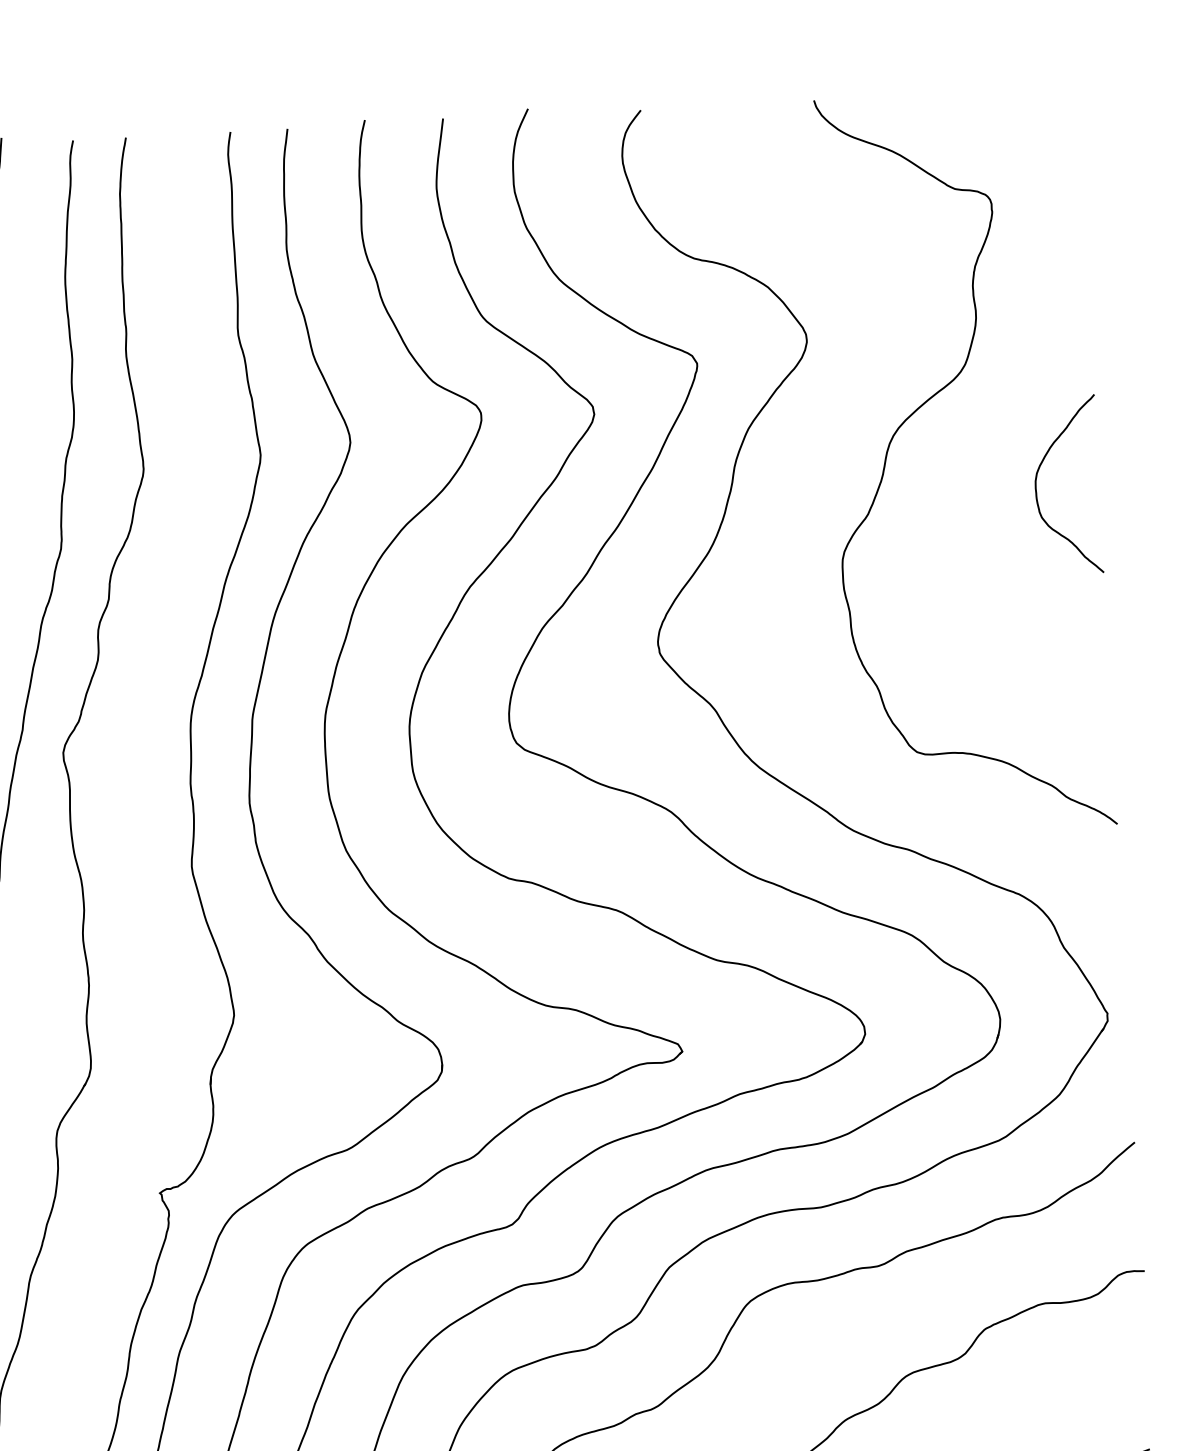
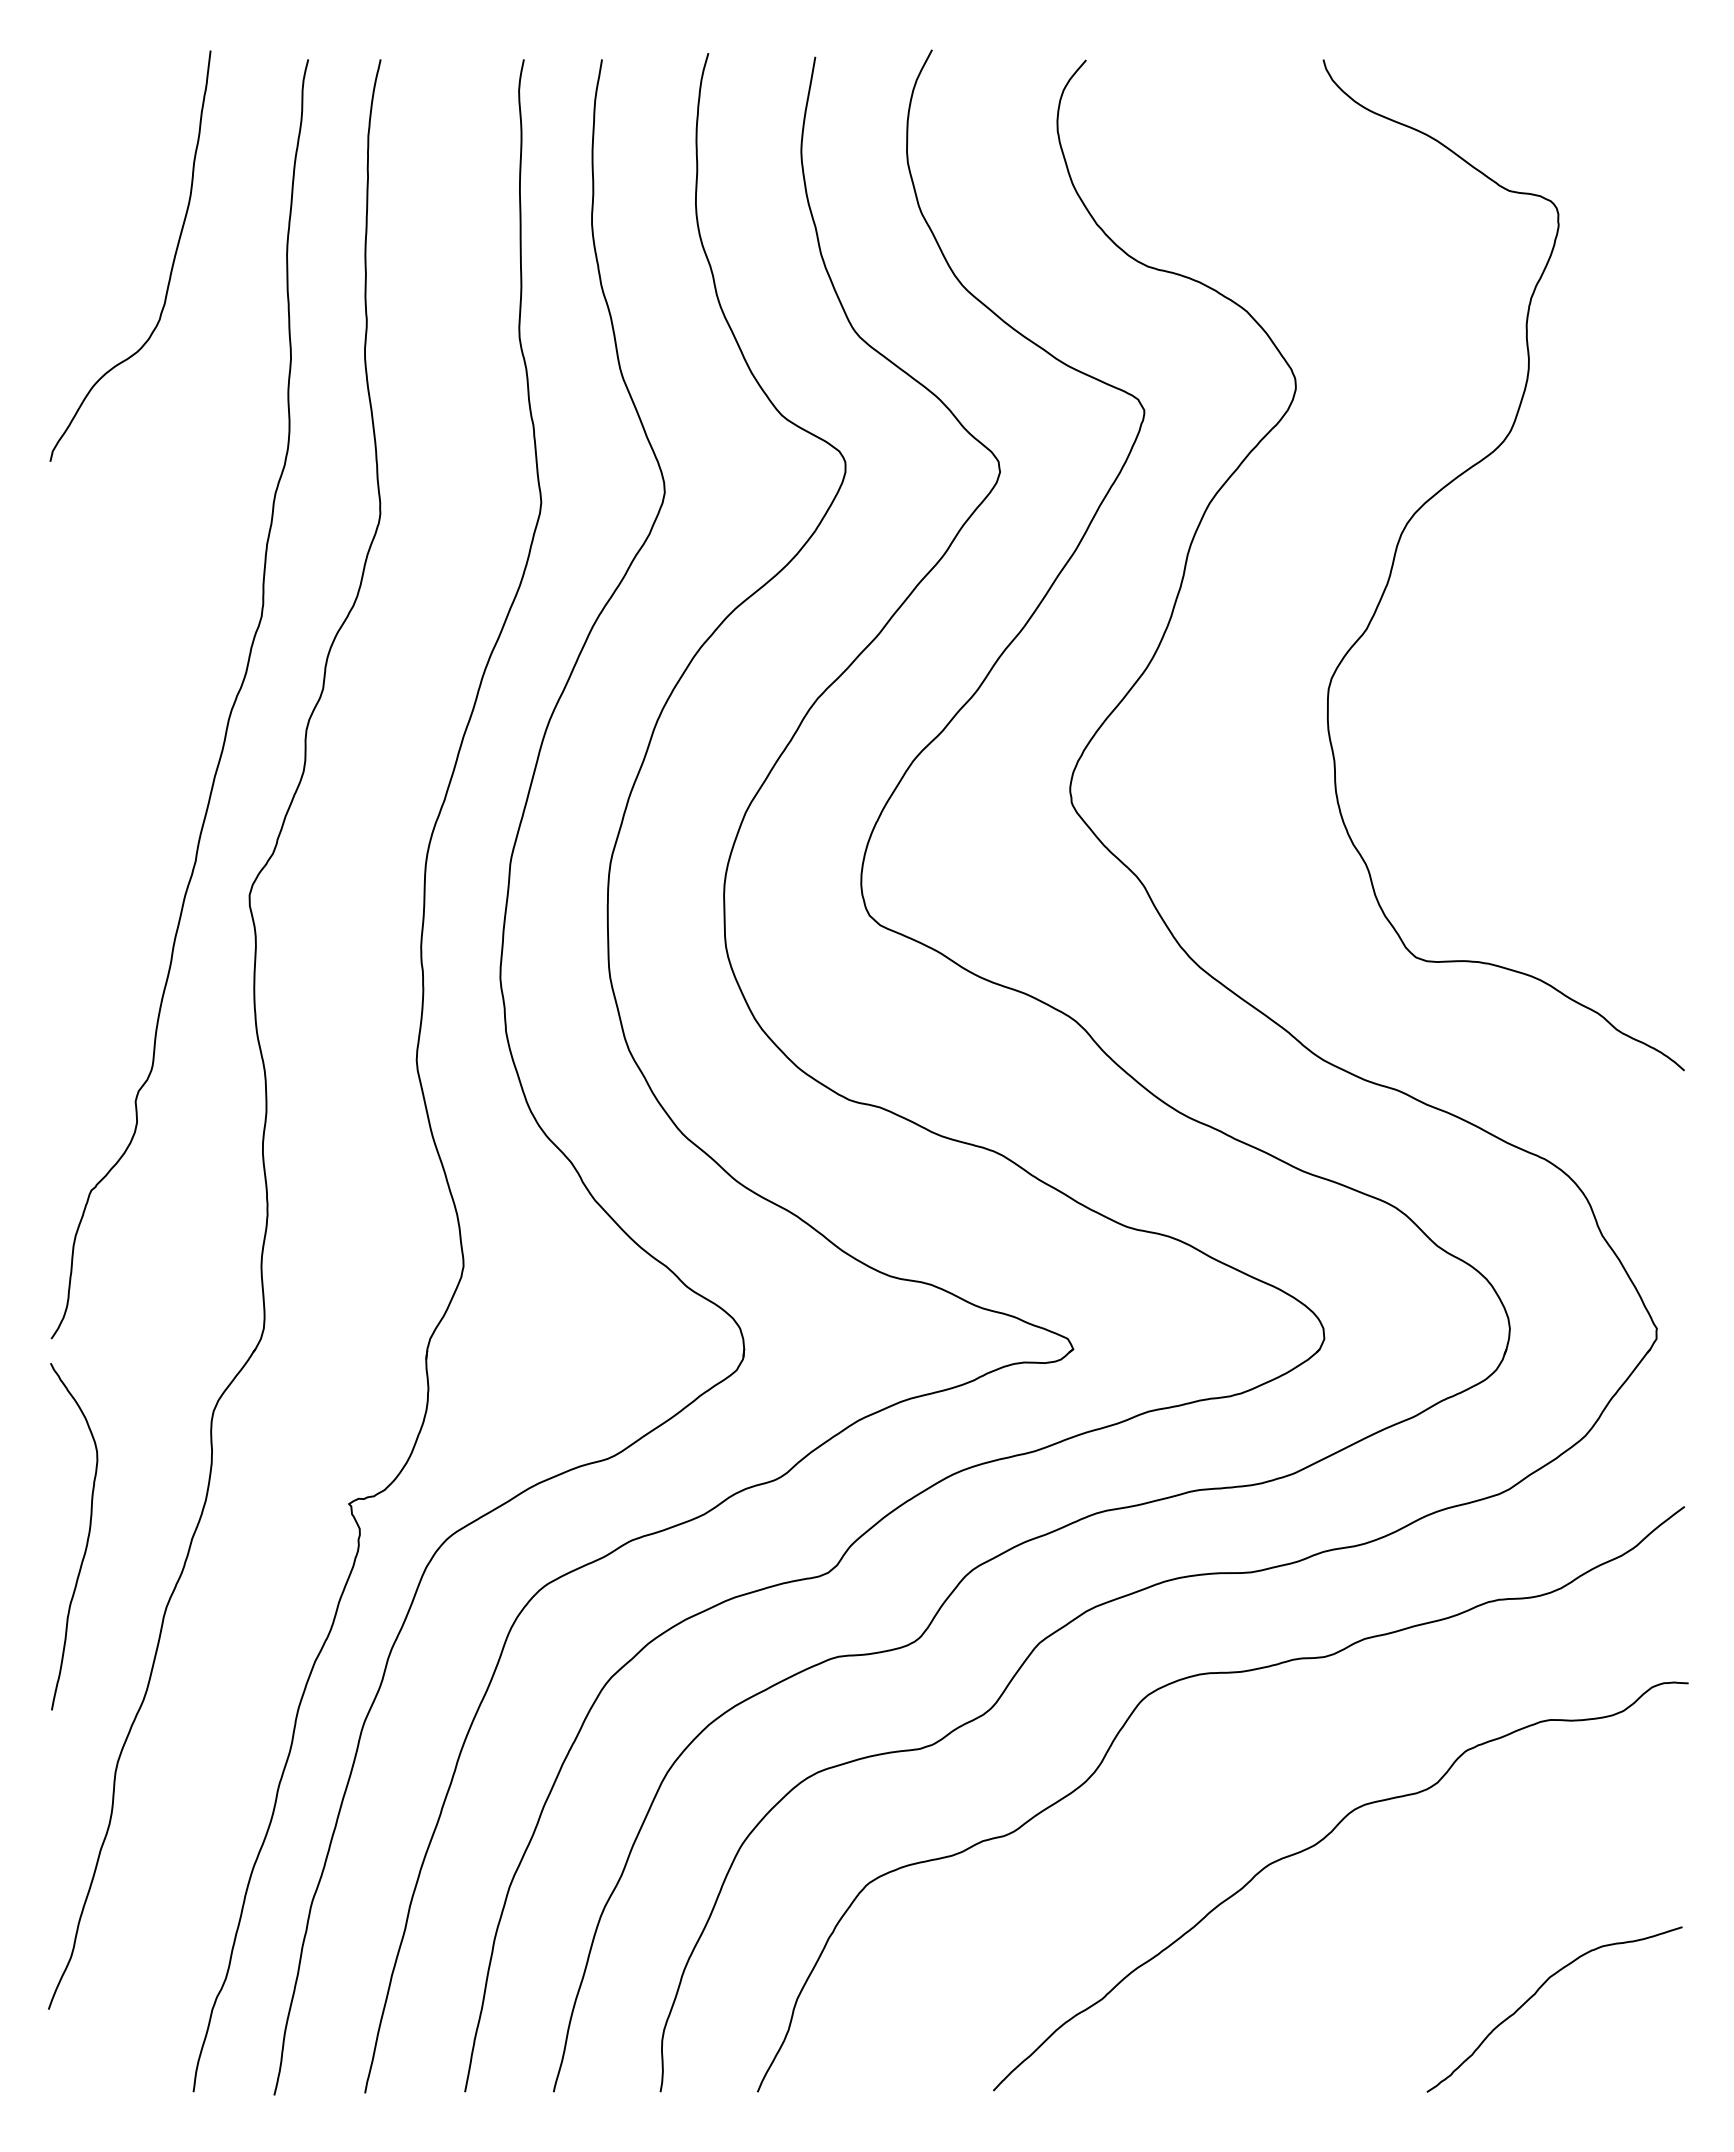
curve: (1036, 480) -> (1599, 595), removed

